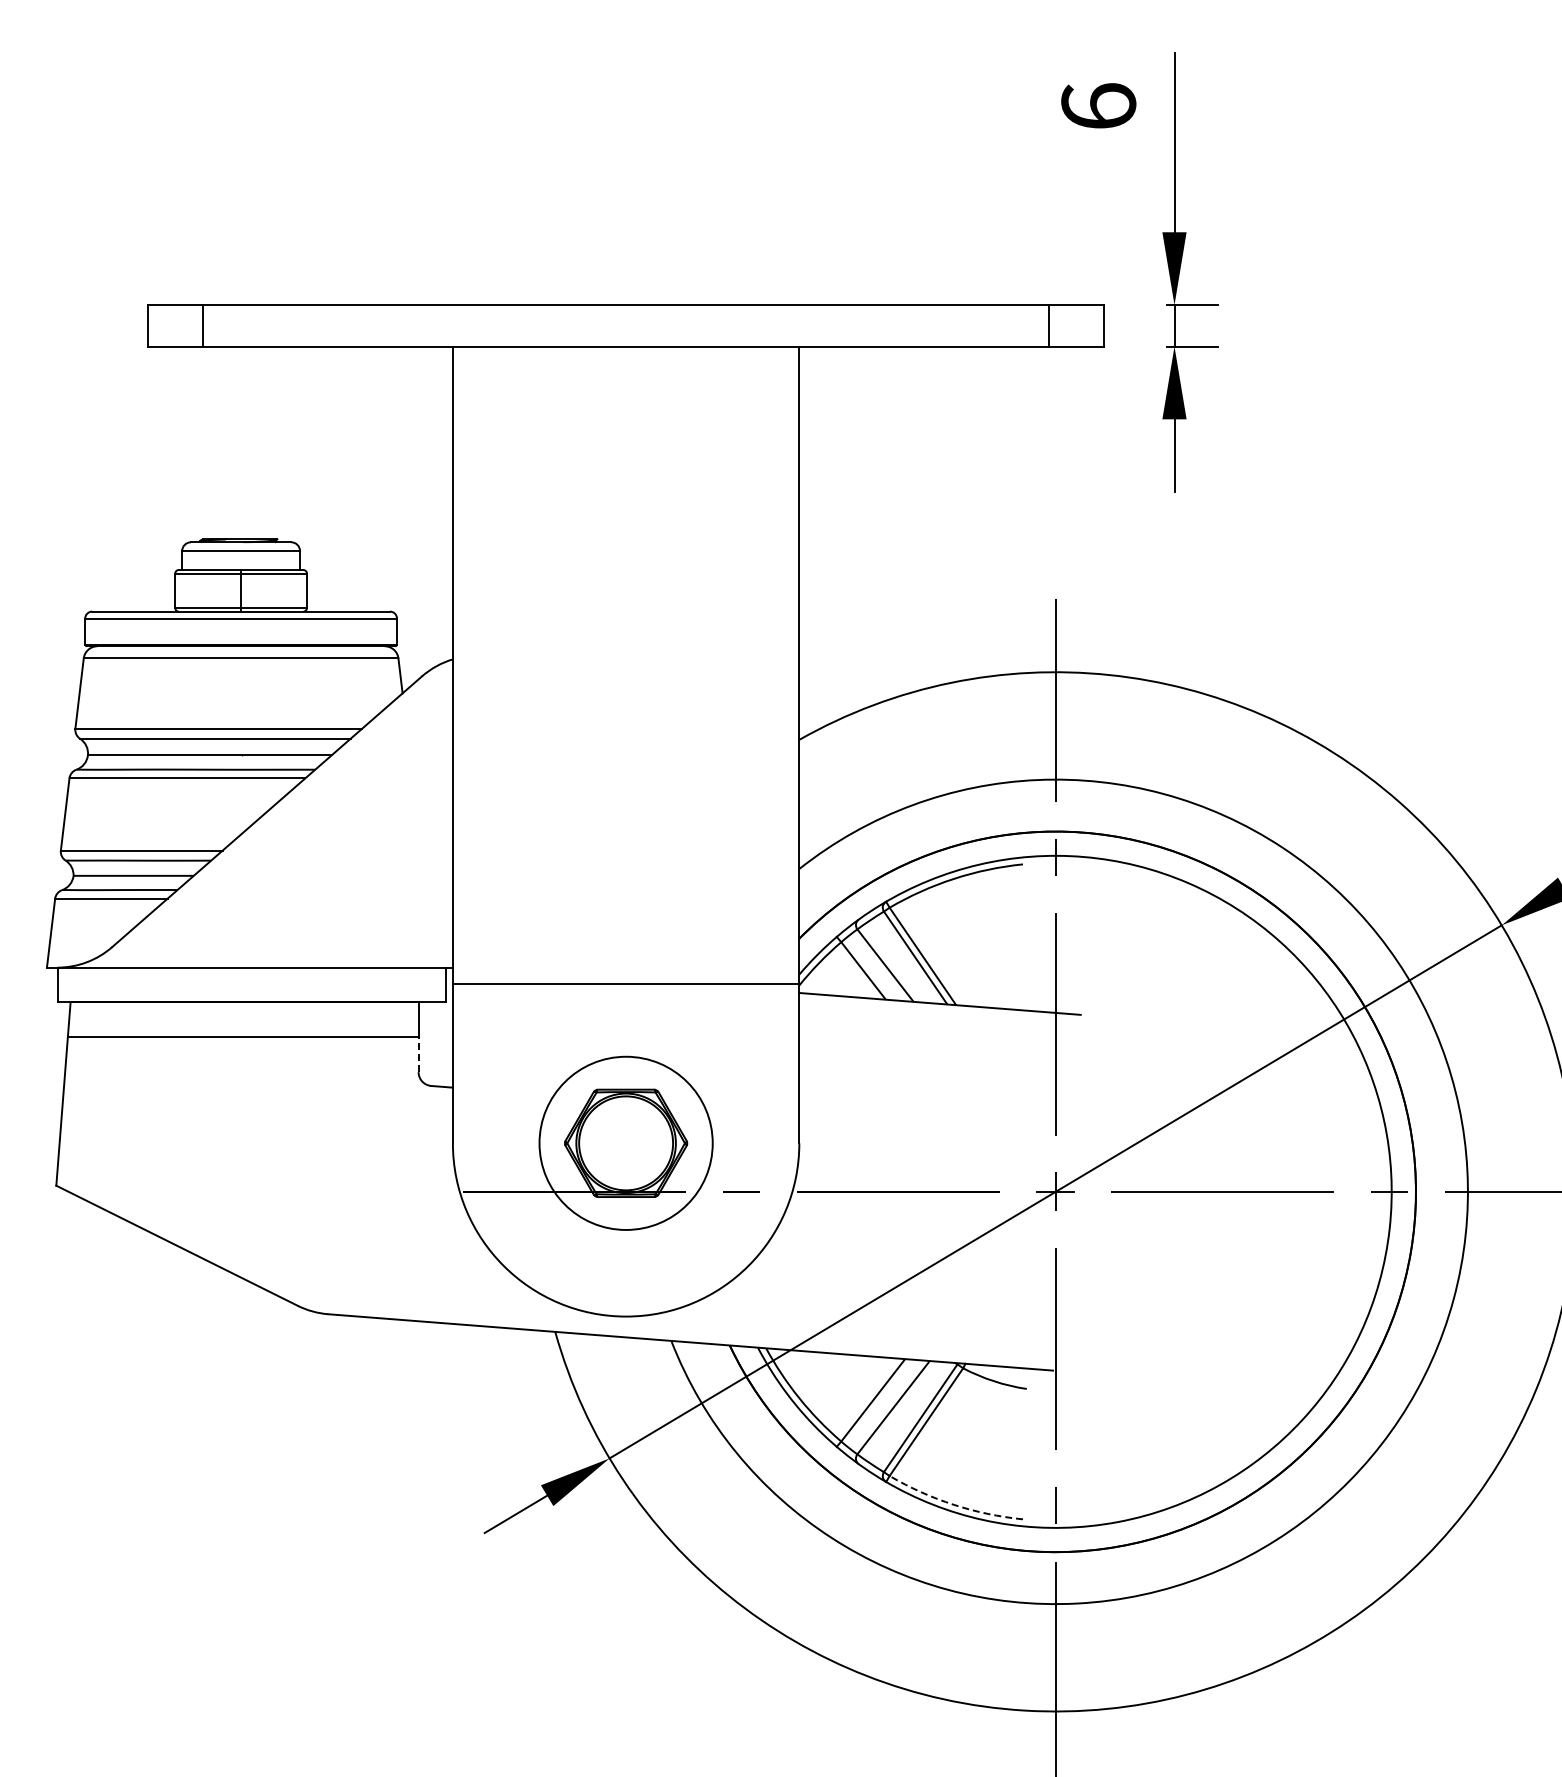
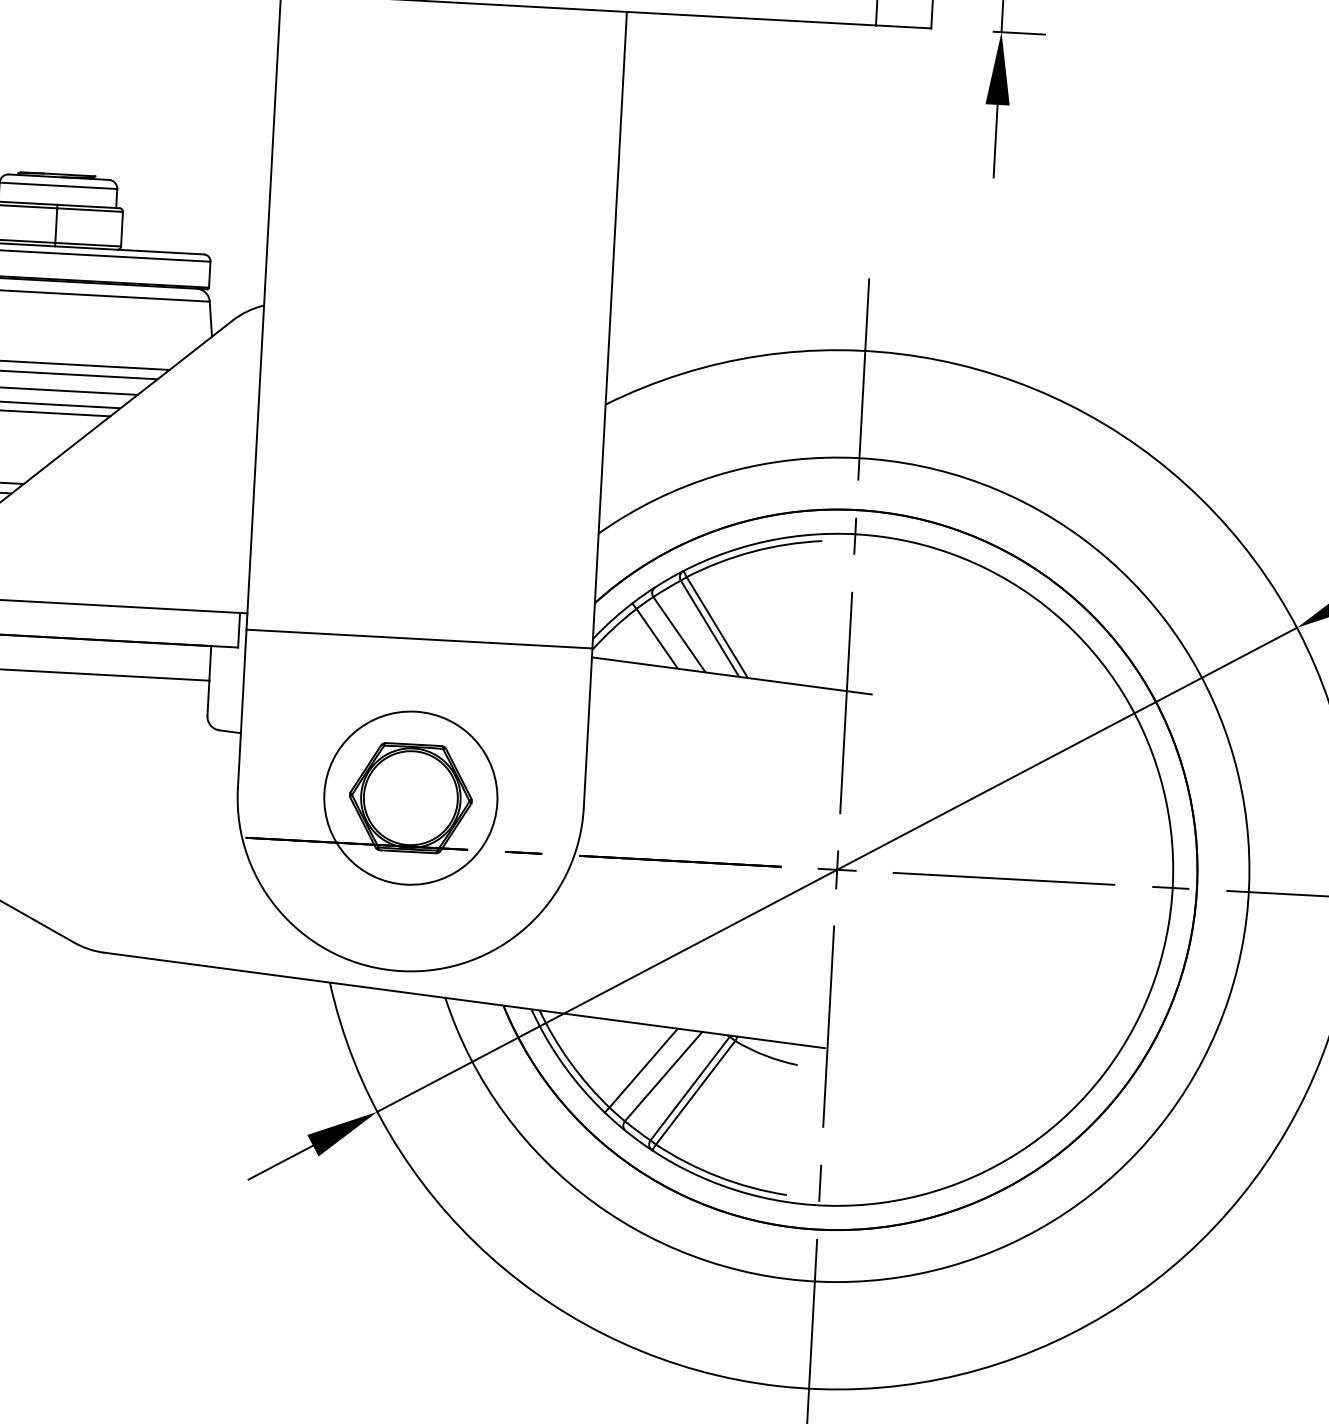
line: (418, 1054) -> (208, 698), dashed -> solid
arc: (953, 1504) -> (718, 1176), dashed -> solid

